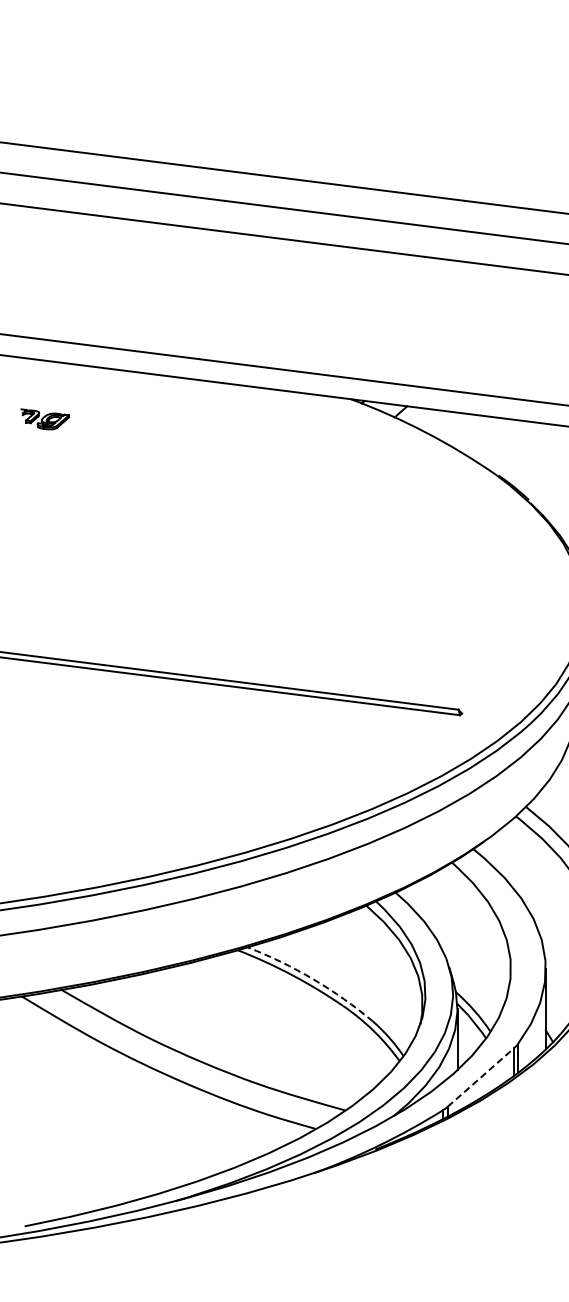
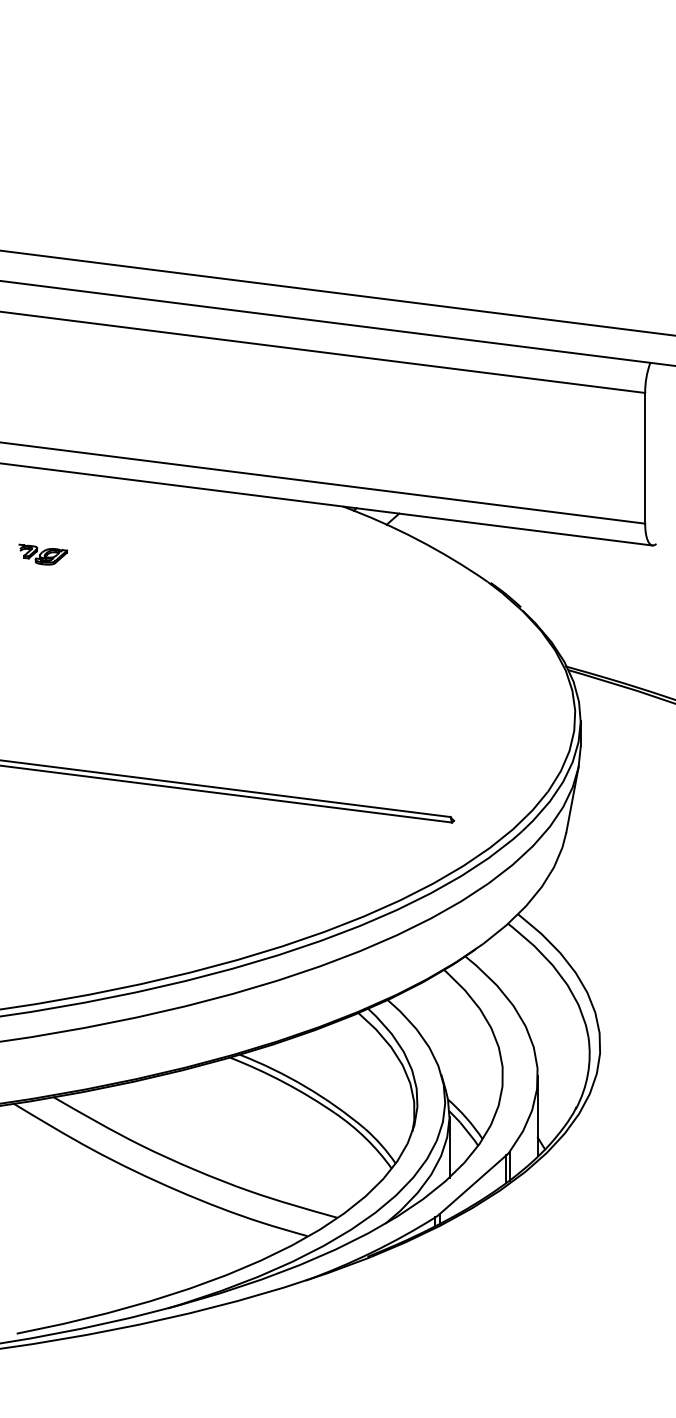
part: (45, 419) -> (43, 554), moved
arc: (313, 979) -> (305, 1086), dashed -> solid
line: (481, 1077) -> (473, 1184), dashed -> solid

